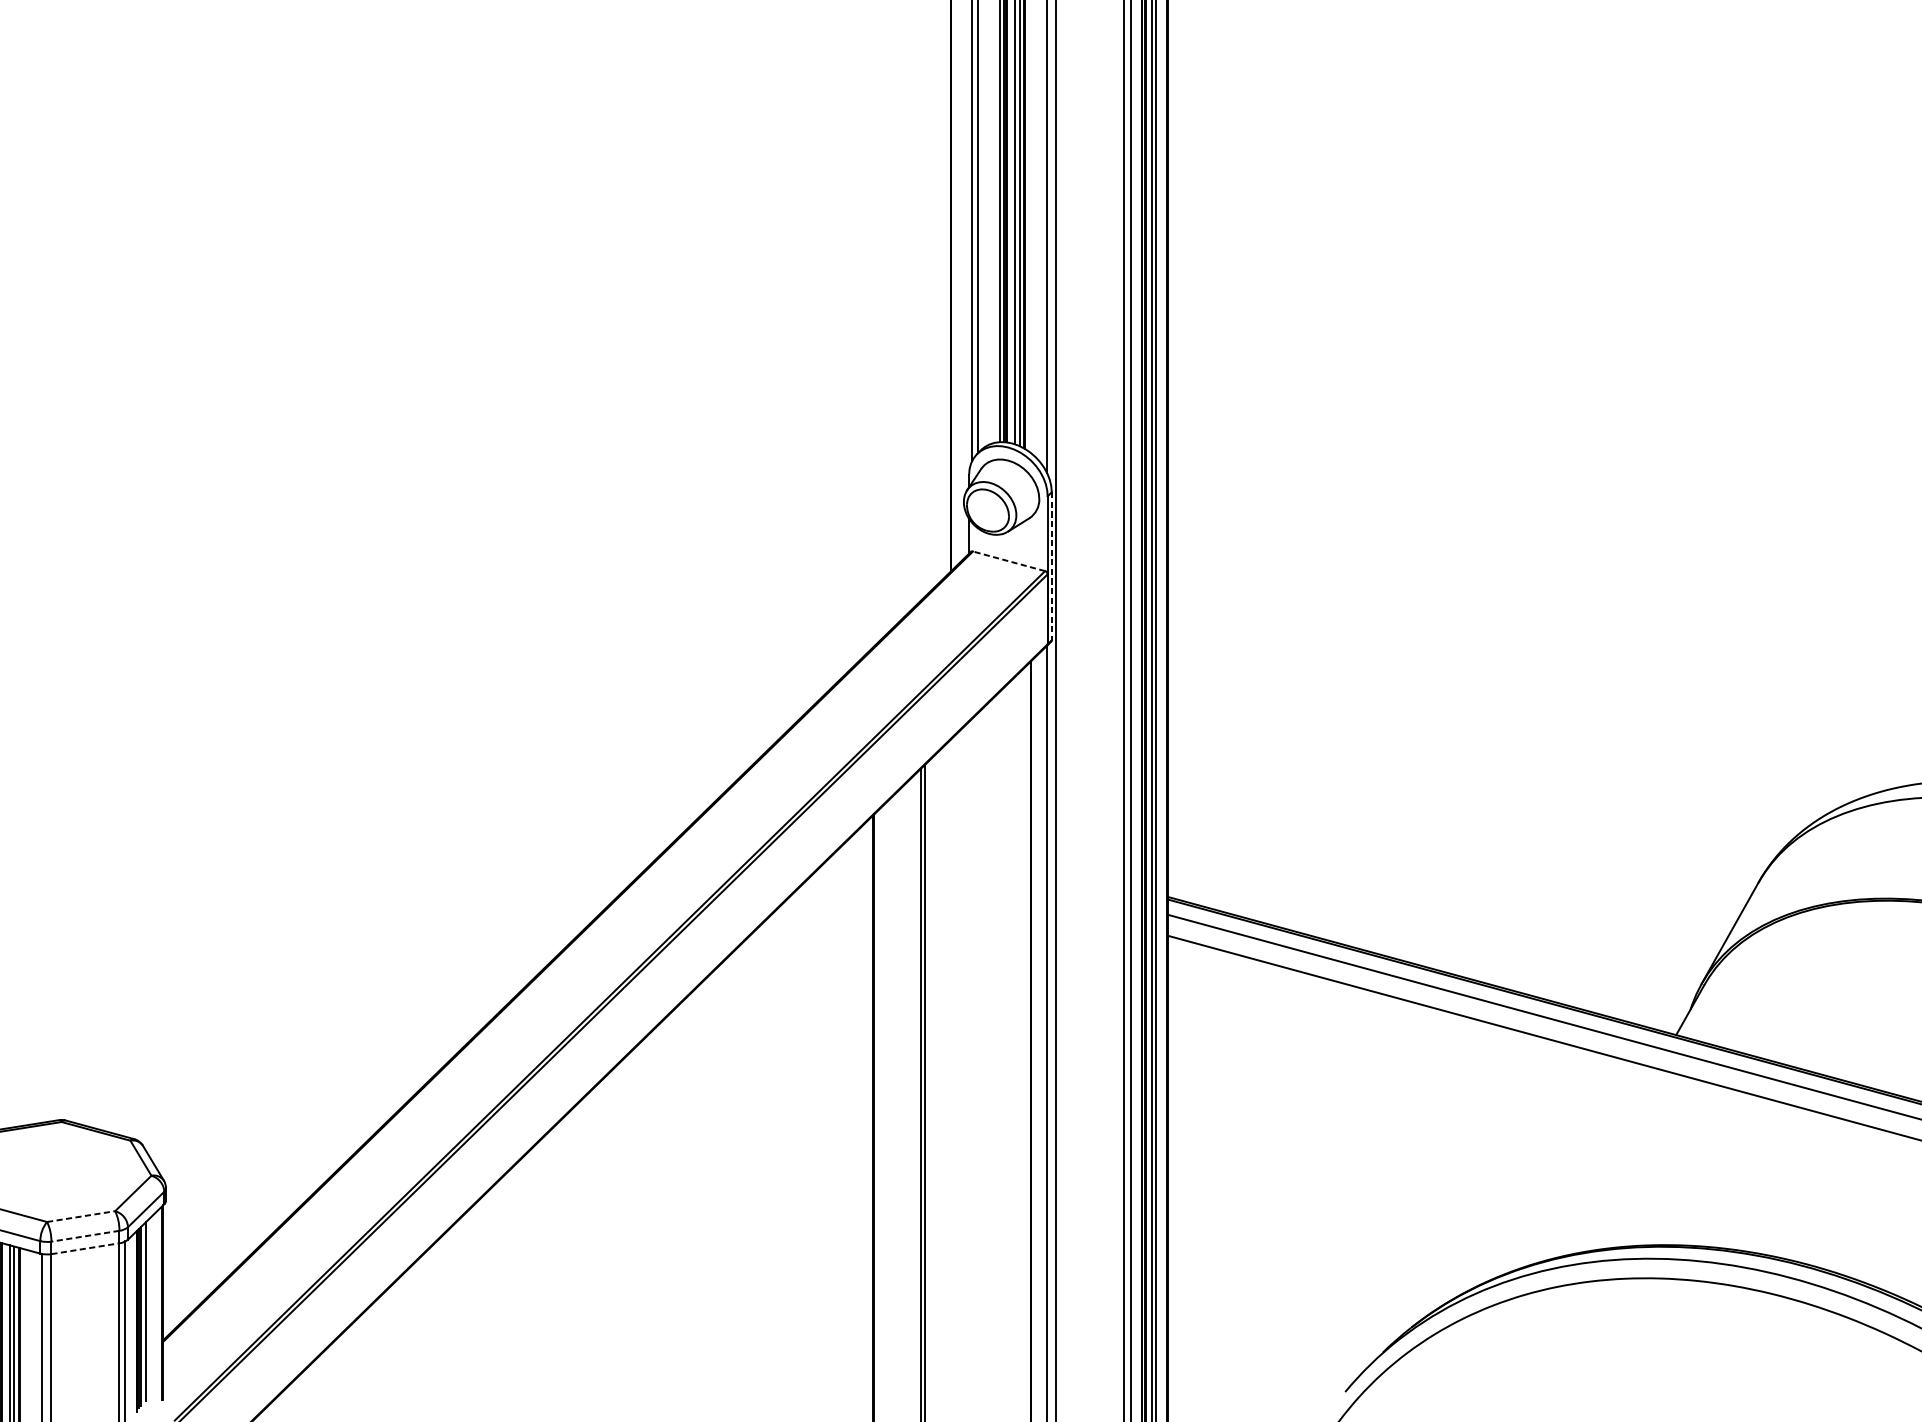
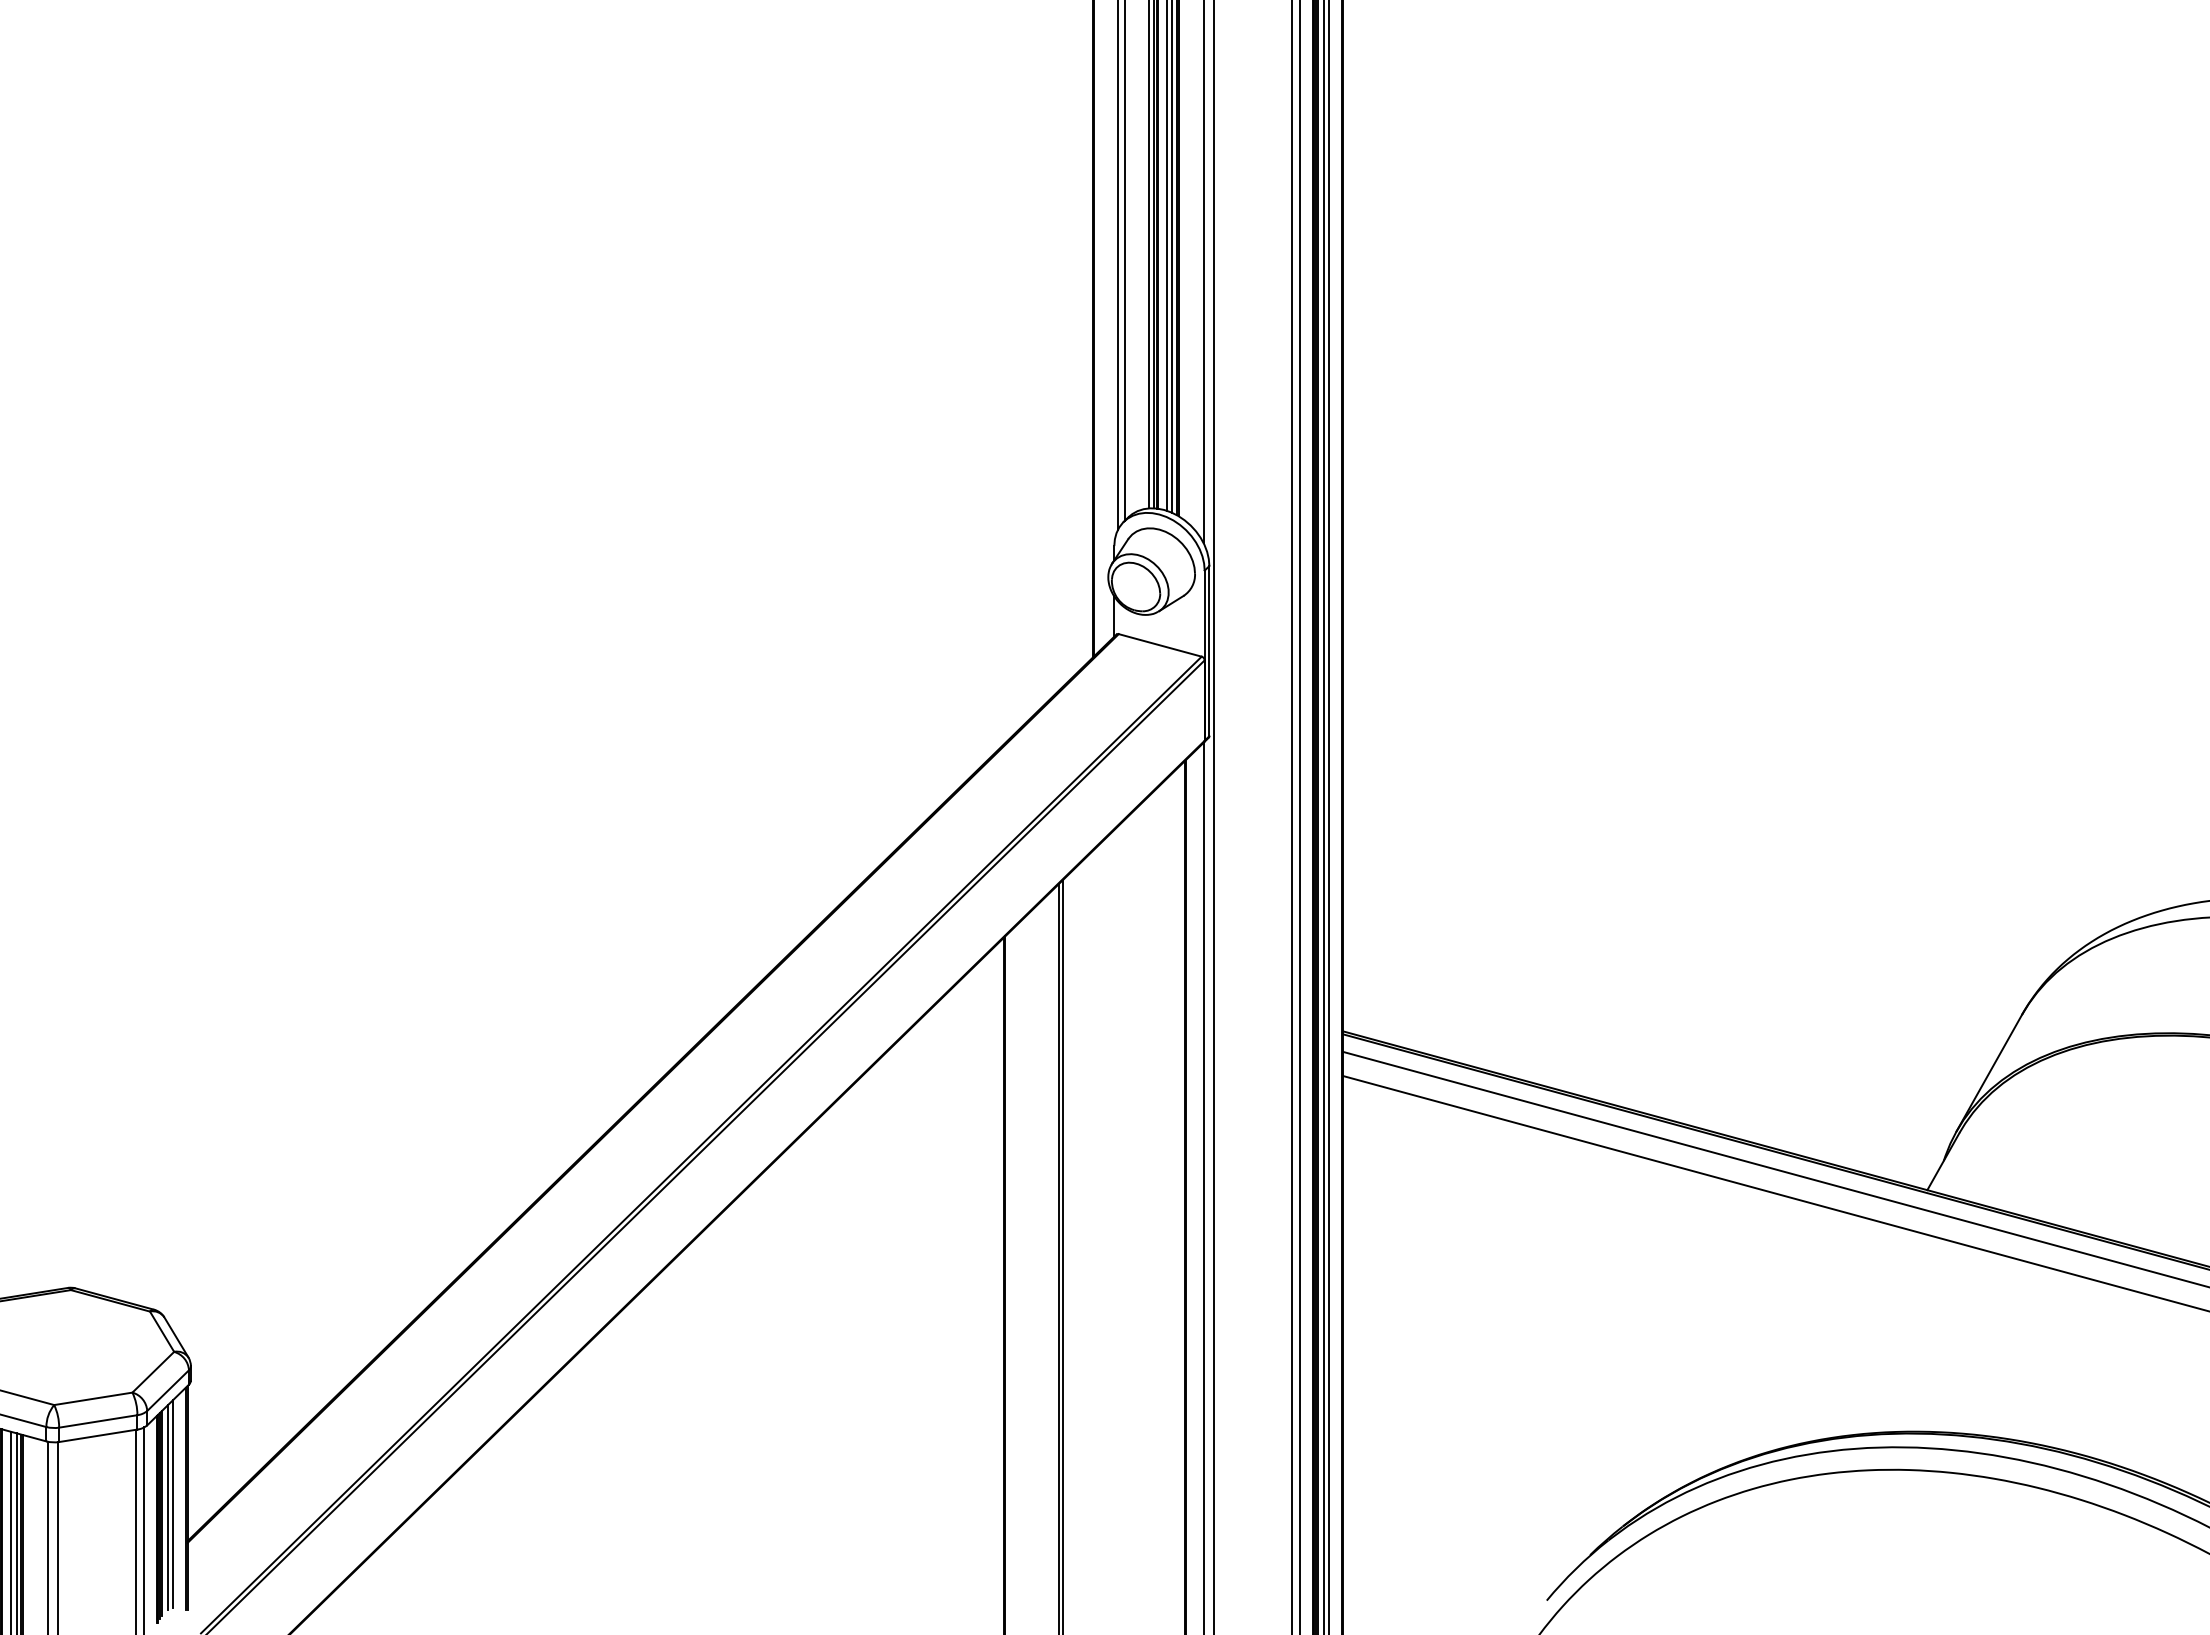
line: (1009, 561) -> (1160, 645), dashed -> solid
line: (1051, 566) -> (1209, 651), dashed -> solid
line: (81, 1216) -> (93, 1398), dashed -> solid
line: (85, 1236) -> (98, 1421), dashed -> solid
line: (85, 1248) -> (98, 1435), dashed -> solid
line: (150, 1307) -> (172, 1503), added

